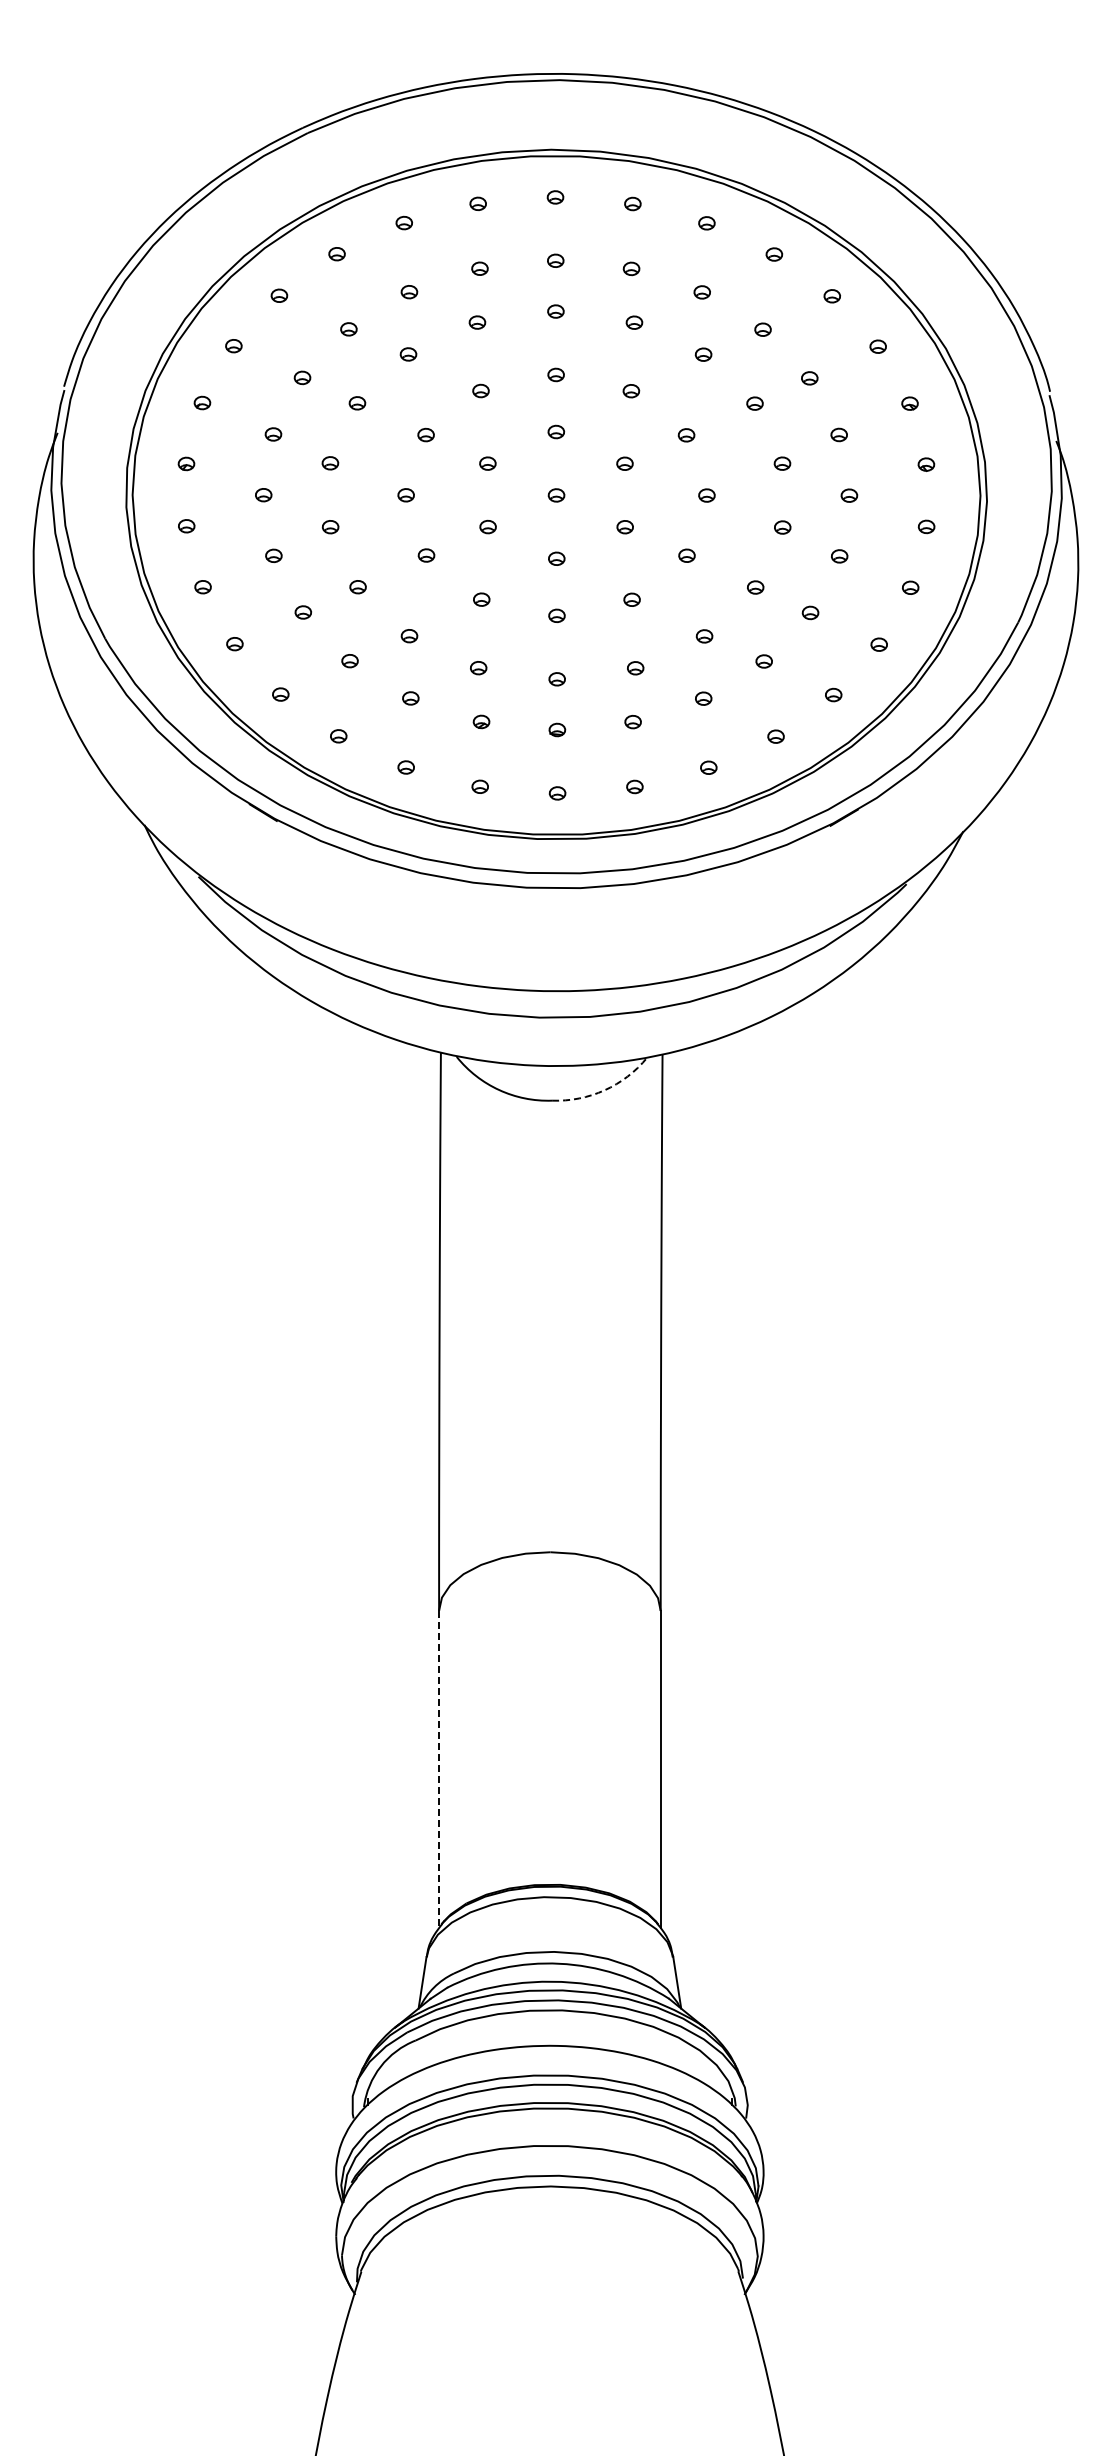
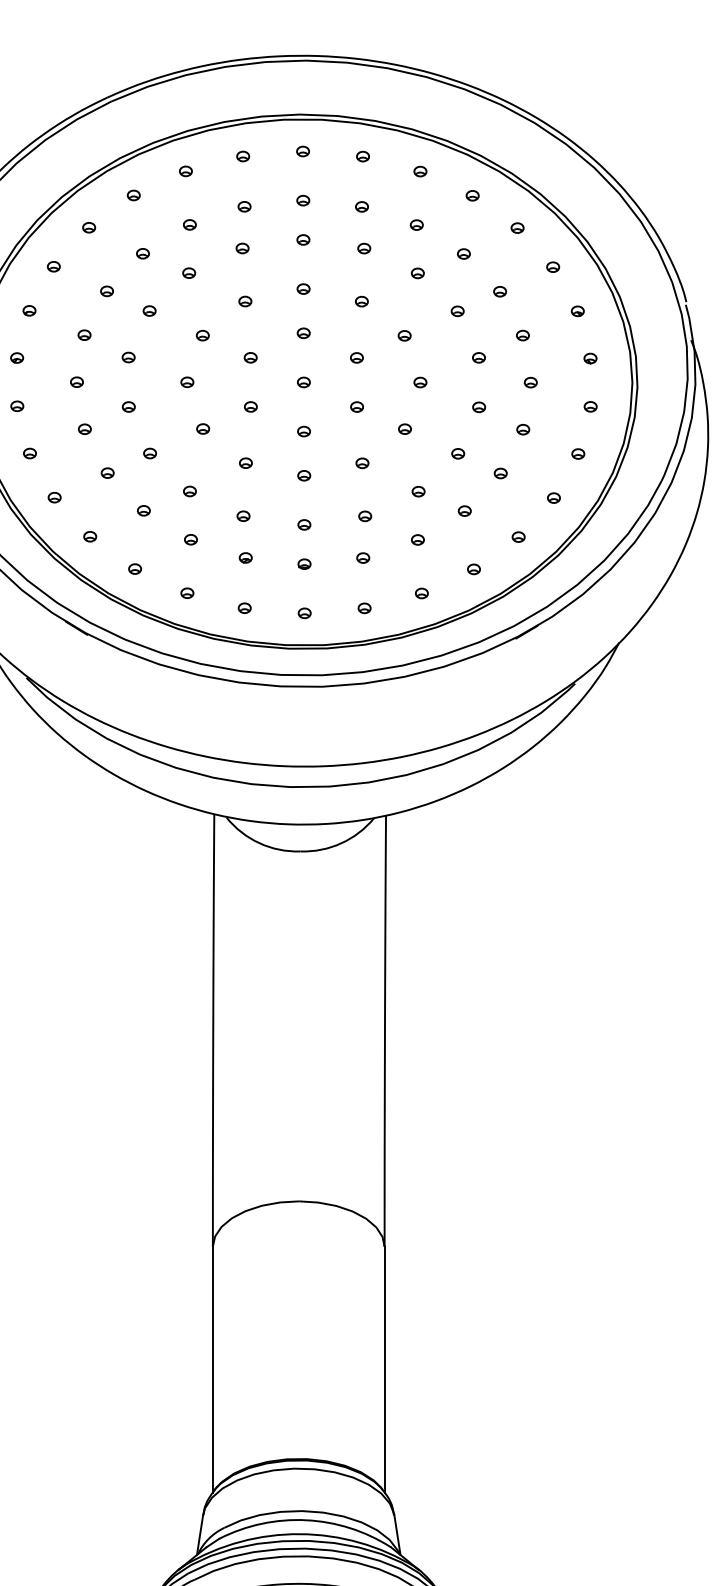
arc: (604, 1090) -> (341, 843), dashed -> solid
line: (439, 1769) -> (213, 1369), dashed -> solid

